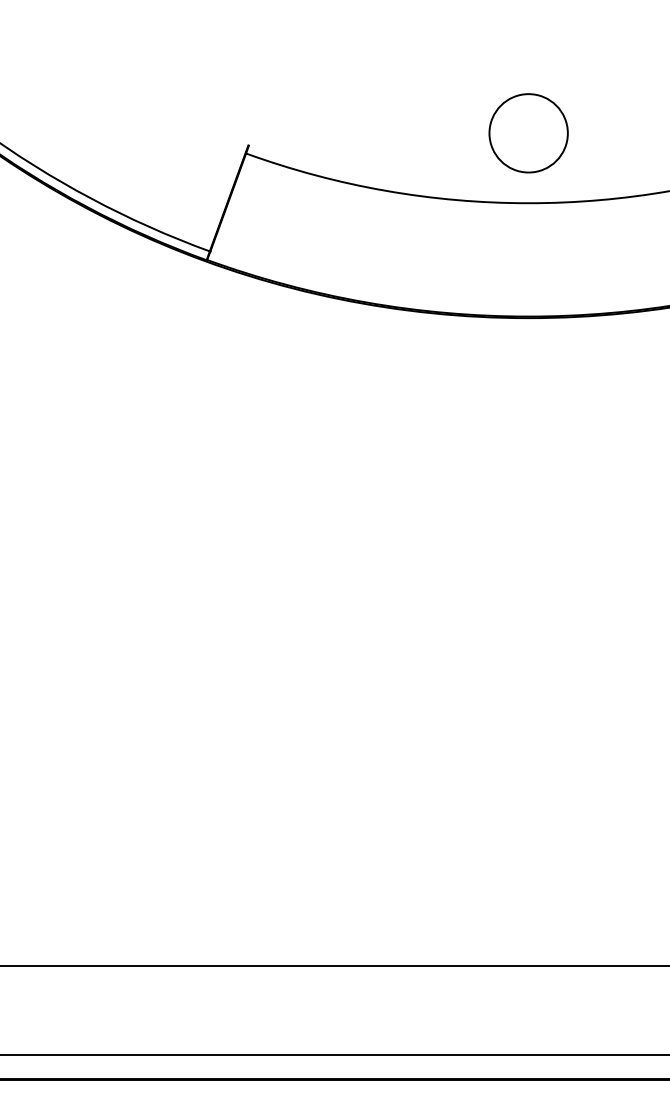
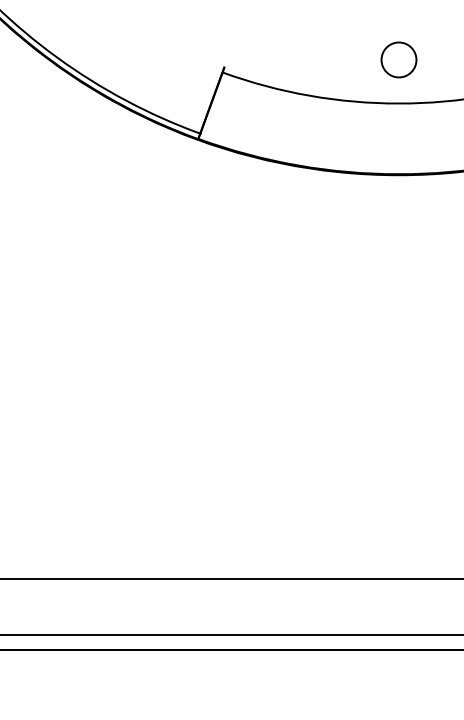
circle: (527, 132) -> (398, 59), size x0.71

